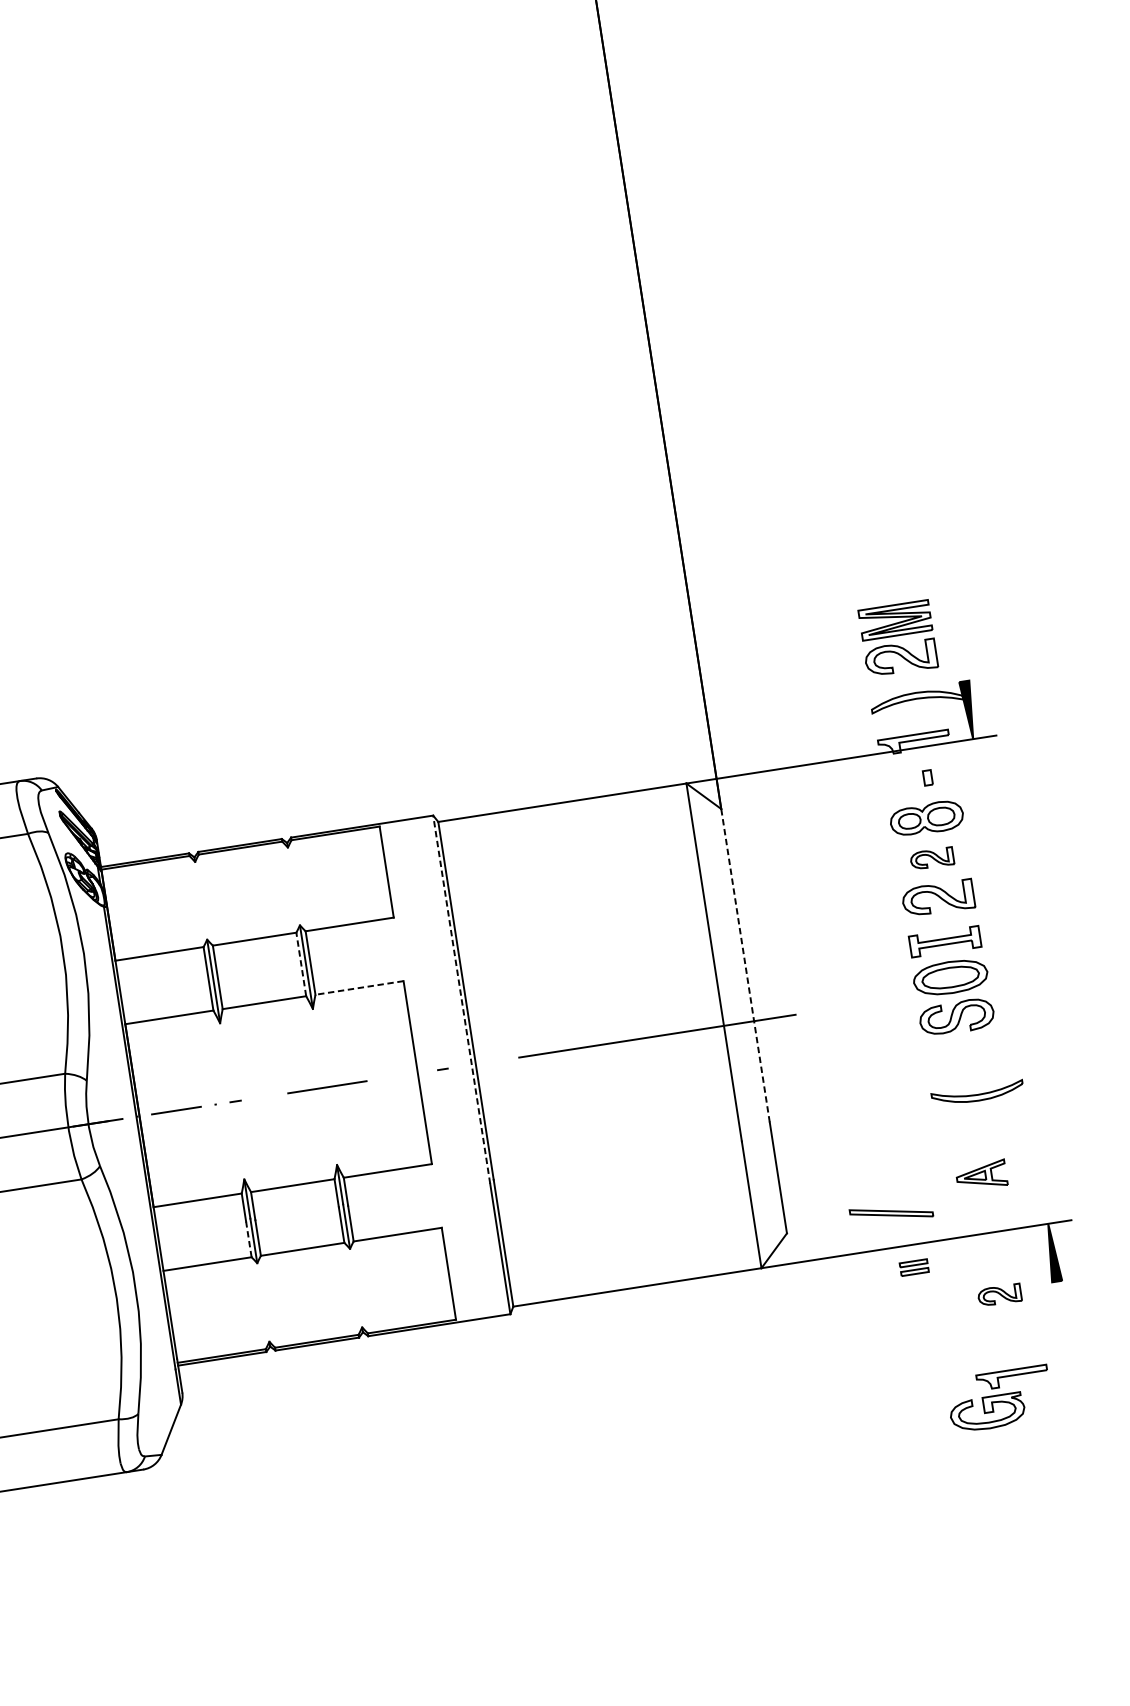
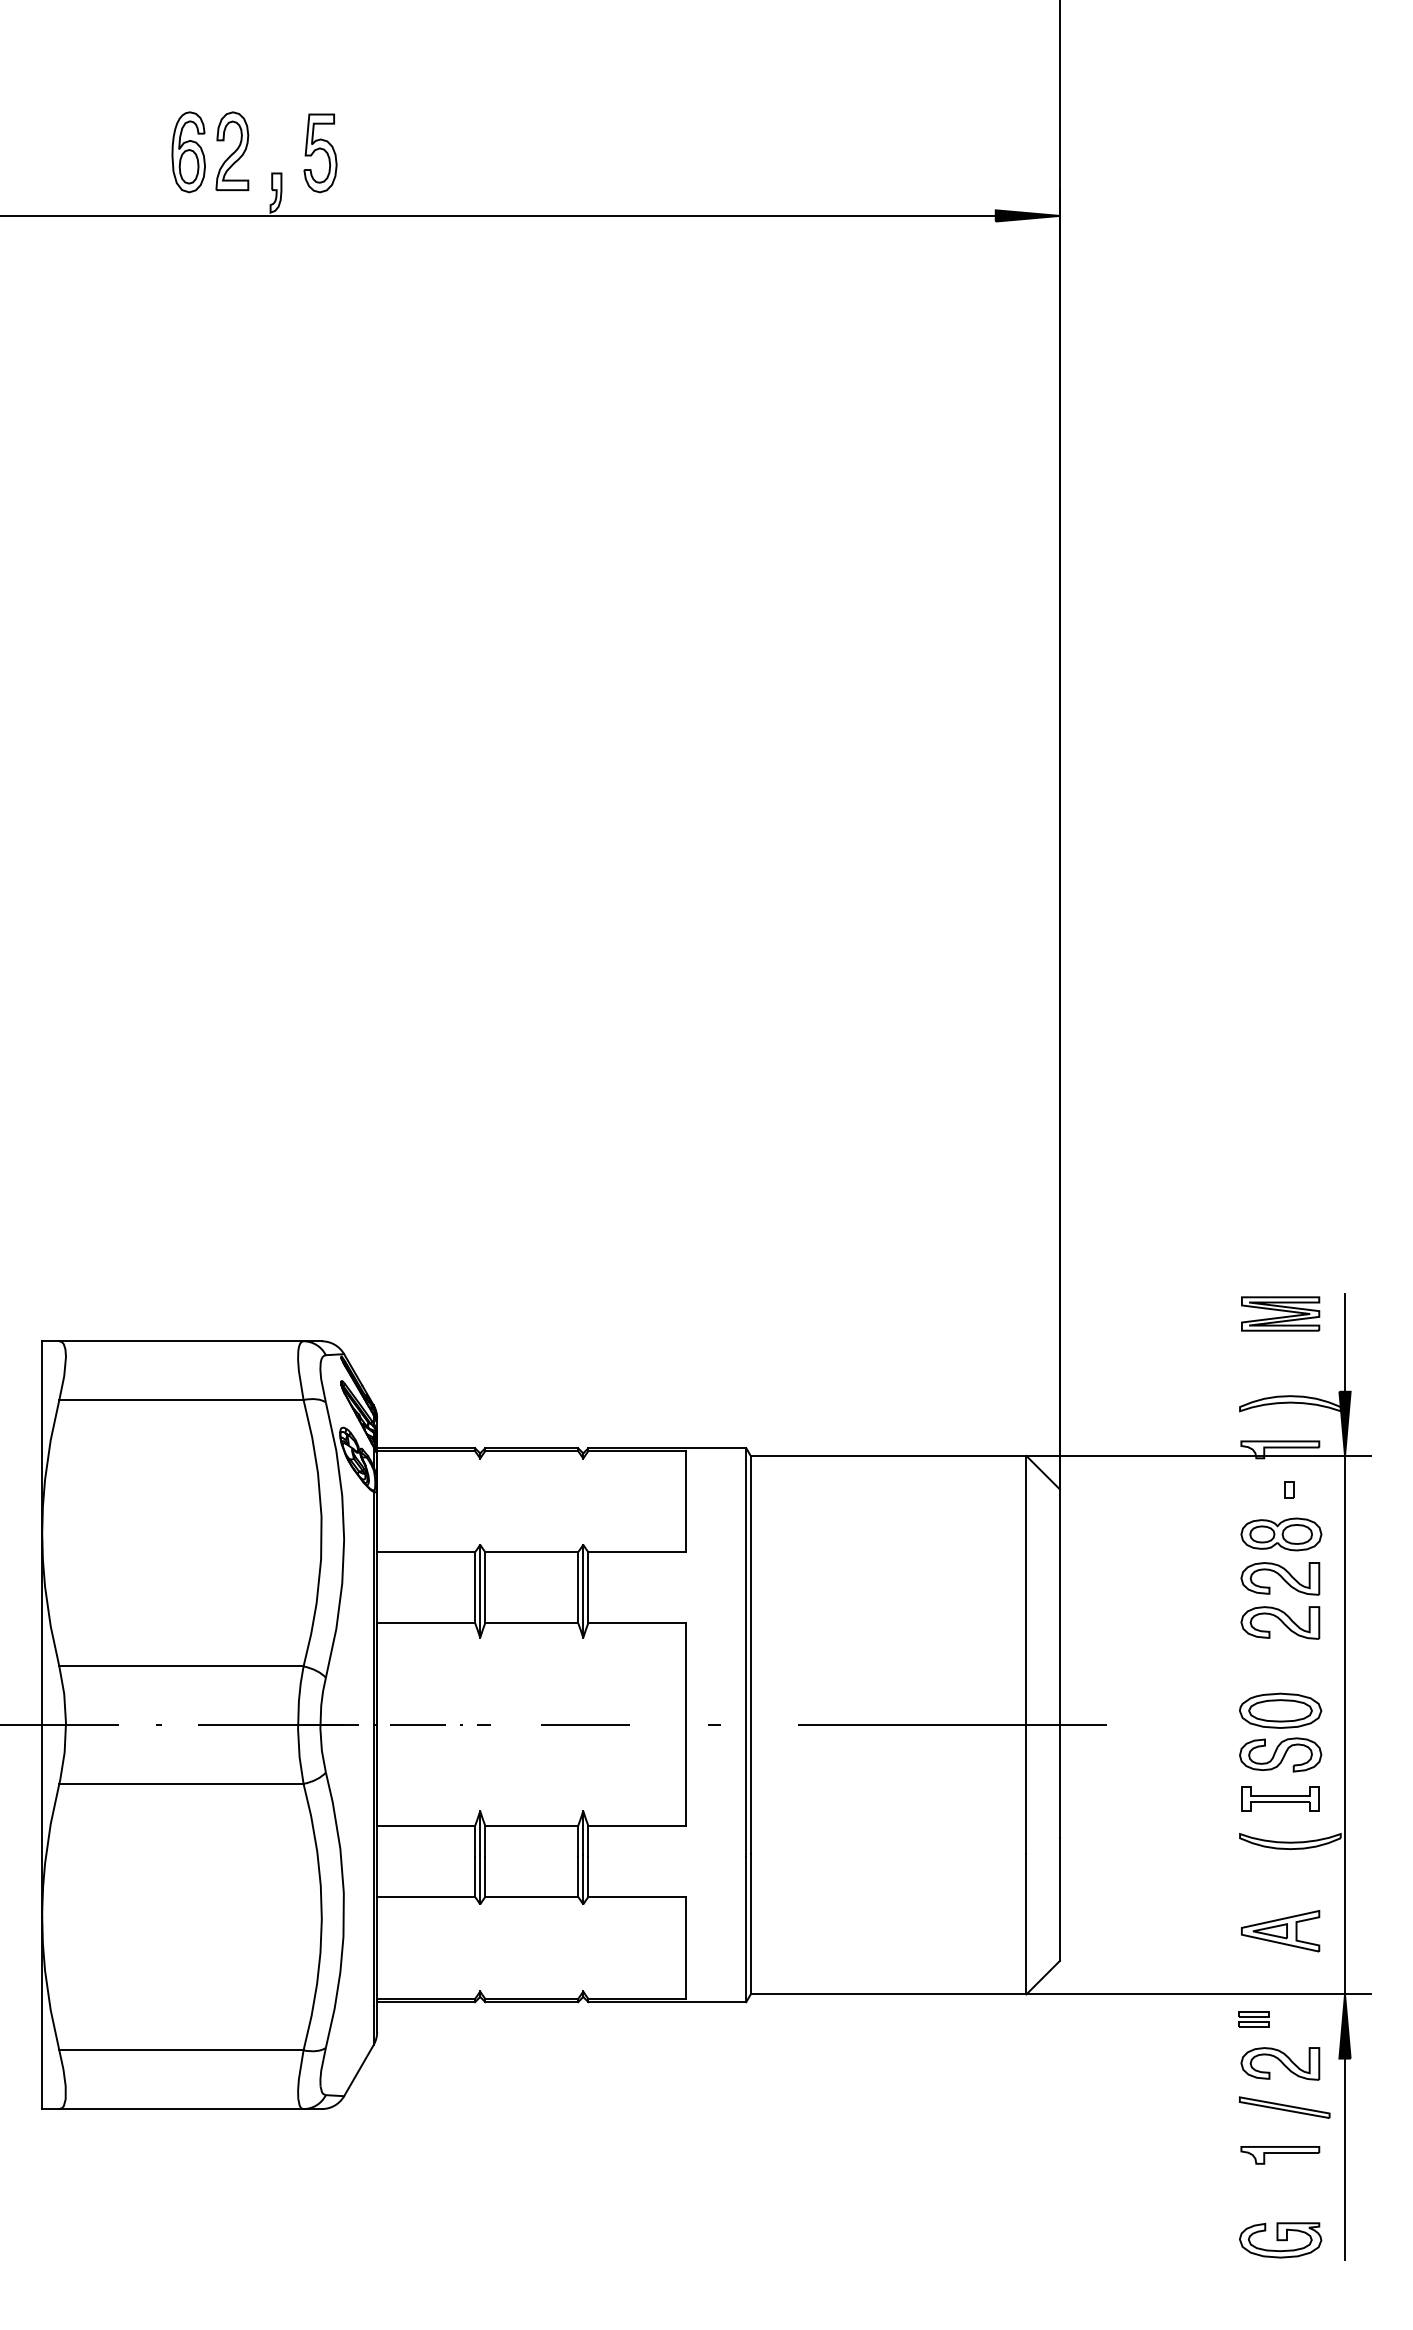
line: (957, 636) -> (1345, 1342), added
part: (901, 657) -> (1280, 1355), removed
part: (932, 858) -> (1280, 1578), size x1.67
part: (945, 941) -> (1280, 1798), moved
line: (301, 964) -> (578, 1587), dashed -> solid
line: (745, 965) -> (1059, 1663), dashed -> solid
line: (1011, 980) -> (1345, 1724), added
line: (359, 987) -> (637, 1622), dashed -> solid
line: (461, 999) -> (746, 1652), dashed -> solid
part: (981, 1176) -> (1280, 1931), size x1.43
part: (891, 1213) -> (1284, 2107), moved
line: (249, 1239) -> (475, 1877), dashed -> solid
part: (913, 1267) -> (1253, 2019), moved
part: (999, 1294) -> (1280, 2063), size x1.67
line: (1071, 1372) -> (1345, 2159), added
part: (987, 1412) -> (1280, 2240), moved

